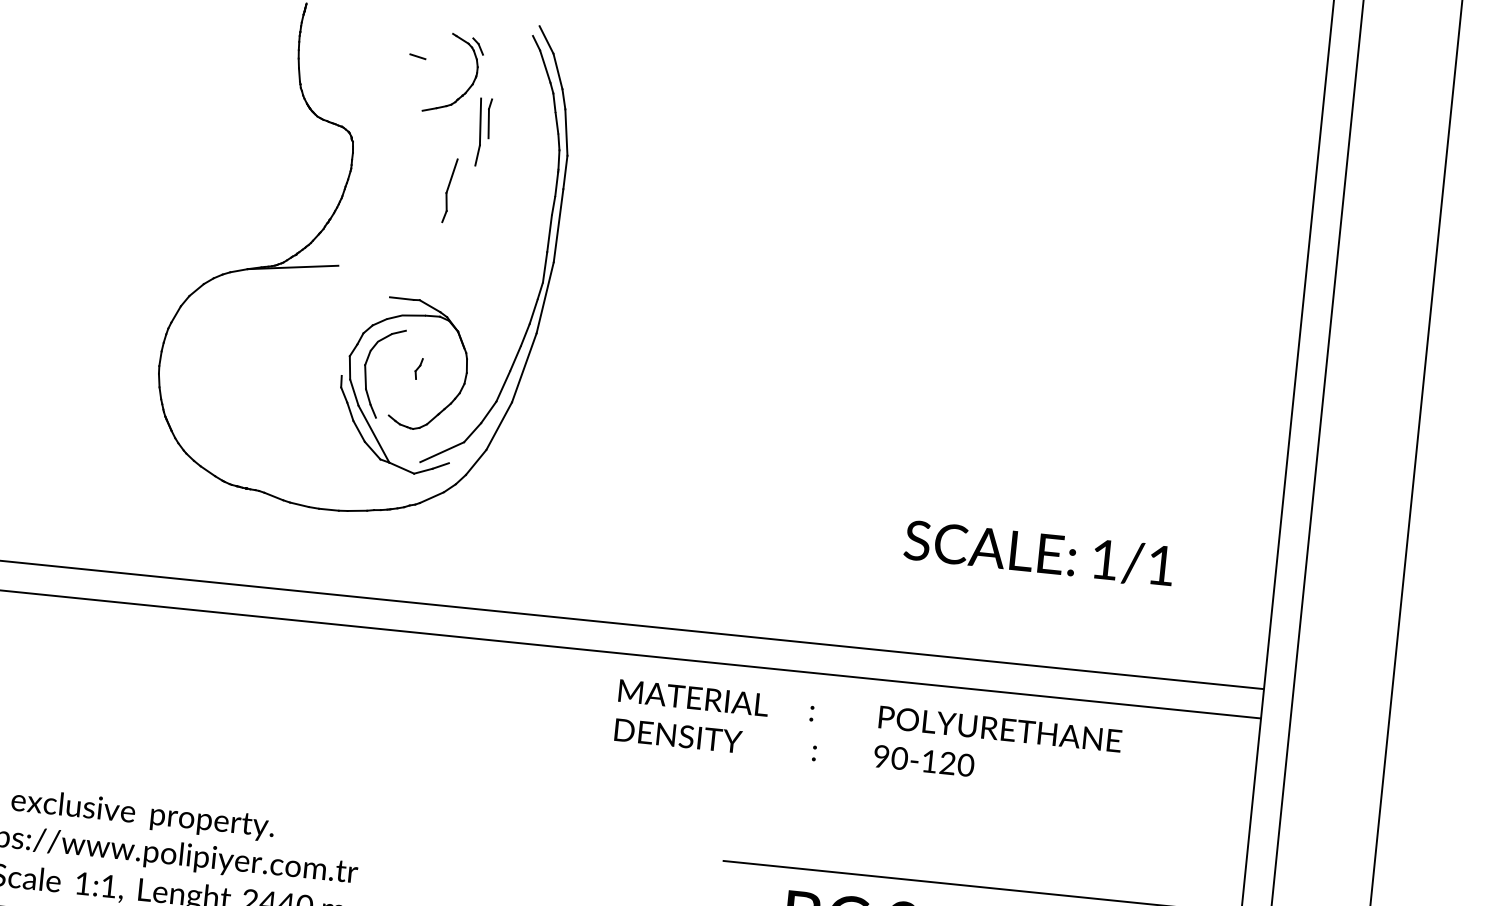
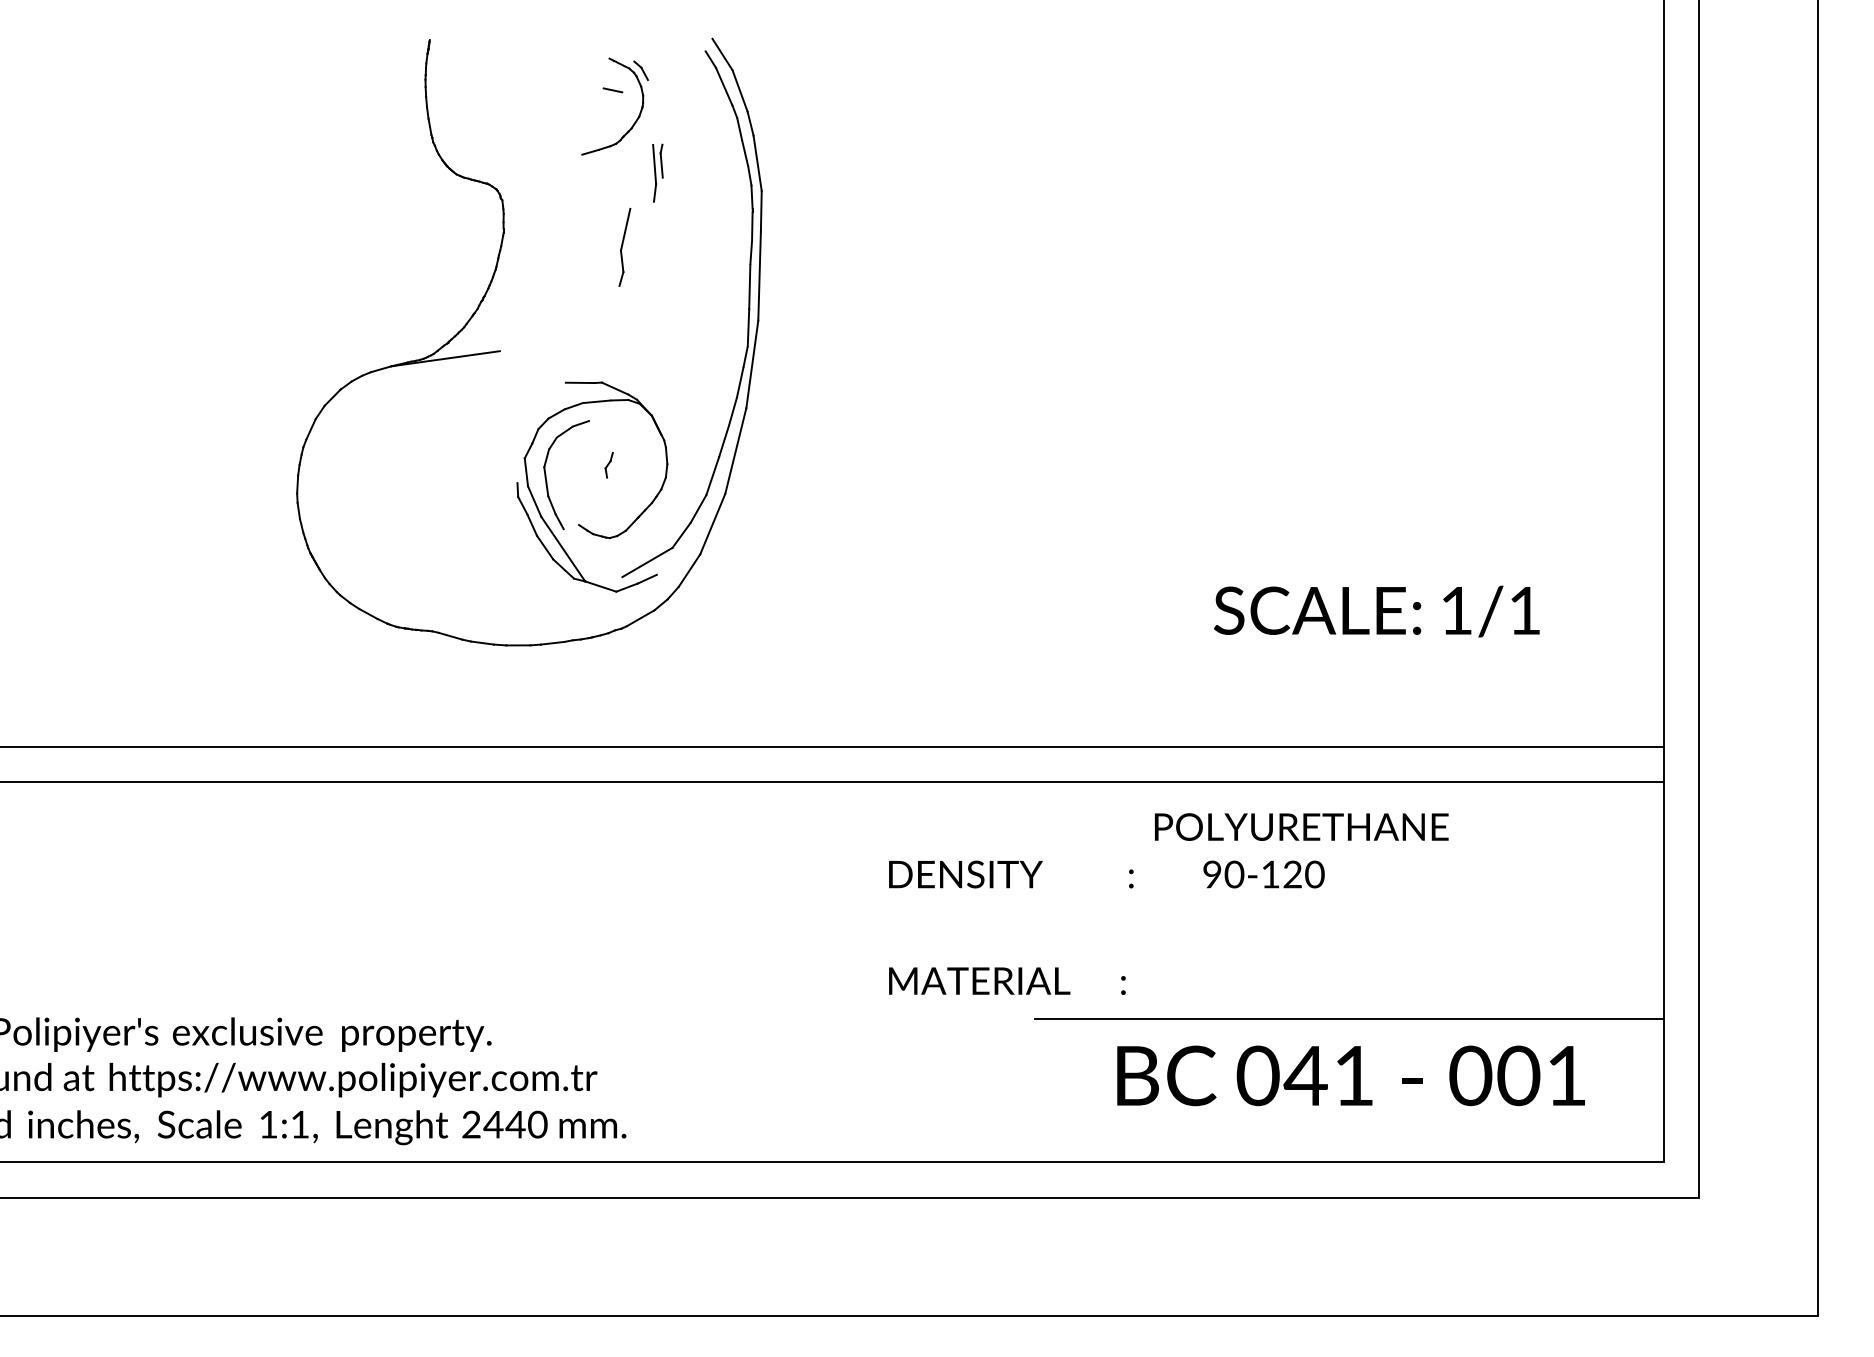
line: (417, 56) -> (612, 90), moved
part: (483, 131) -> (657, 172), size x0.7
text: (716, 699) -> (1007, 980), moved
text: (1000, 728) -> (1301, 826), moved

